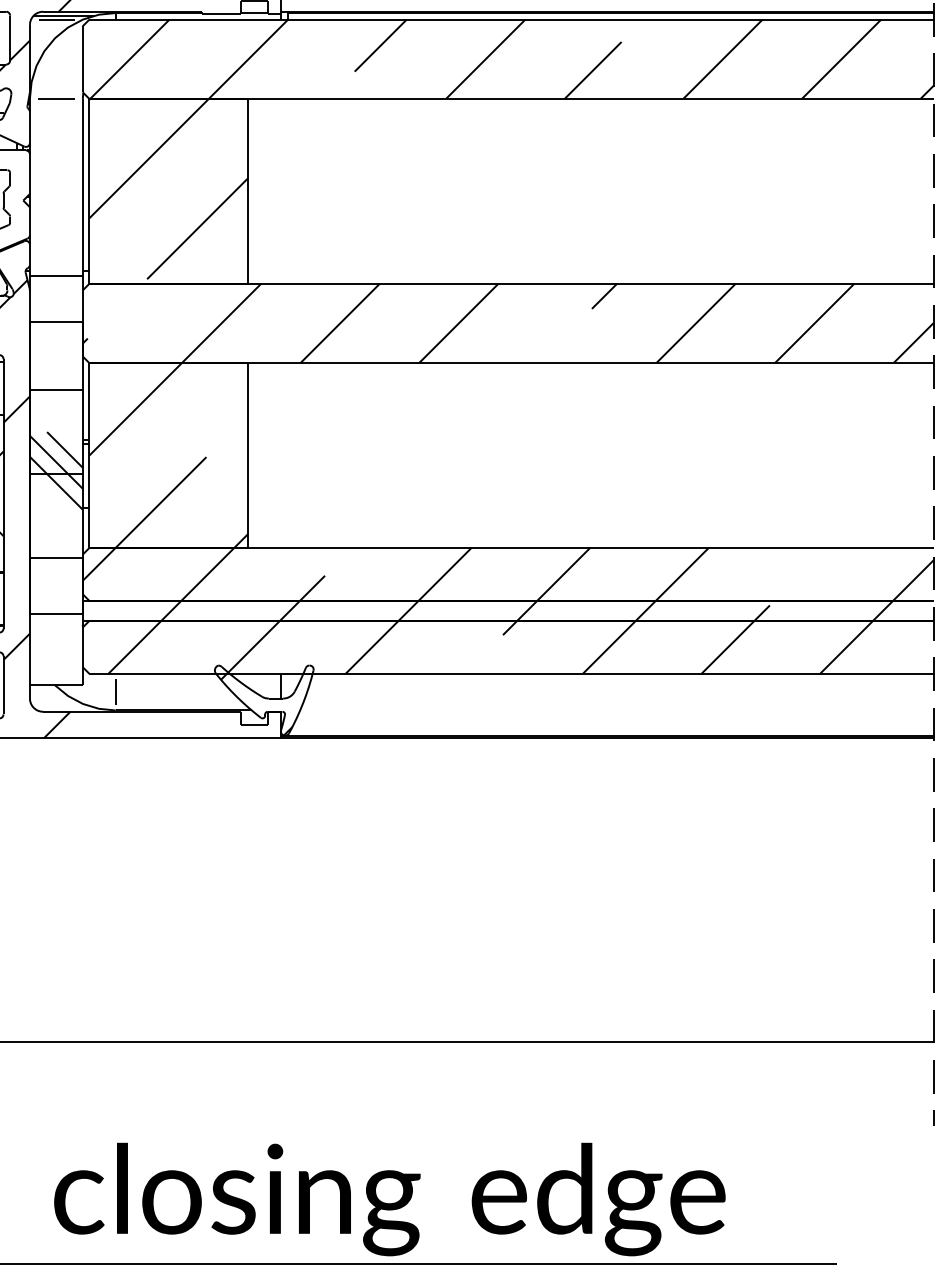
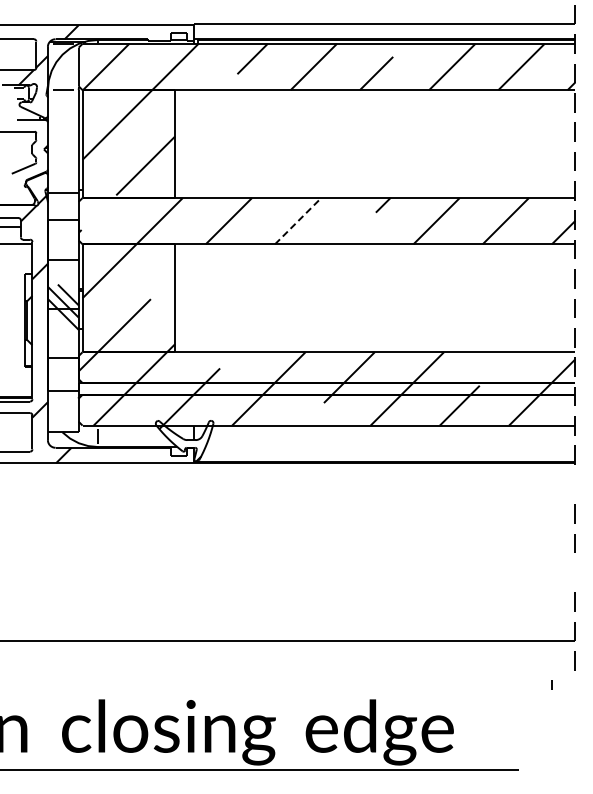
line: (459, 324) -> (298, 221), solid -> dashed
line: (932, 774) -> (574, 484), removed
line: (932, 925) -> (574, 572), removed
line: (932, 1117) -> (551, 684), moved

